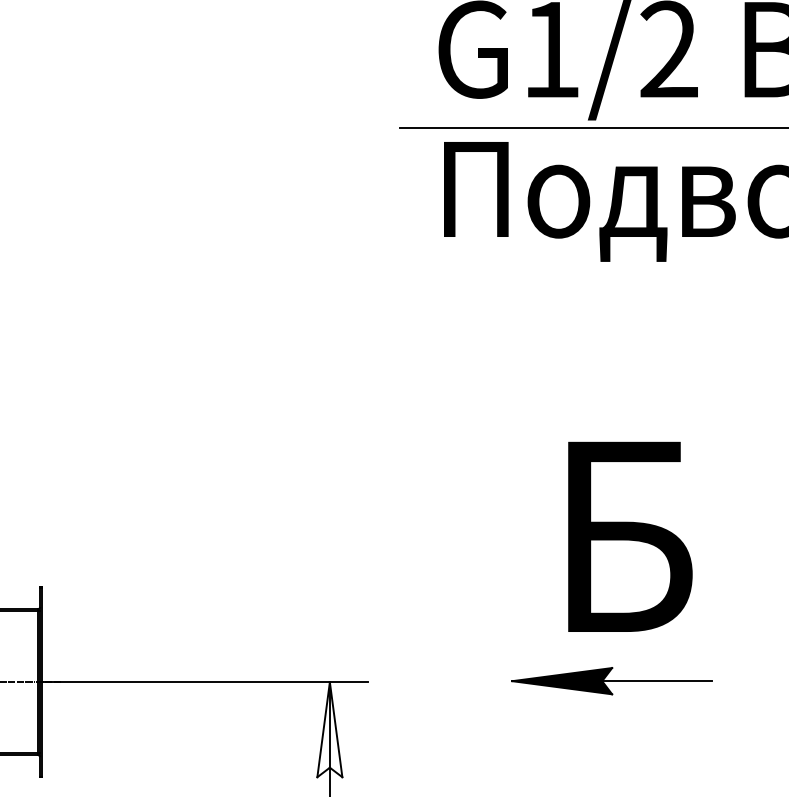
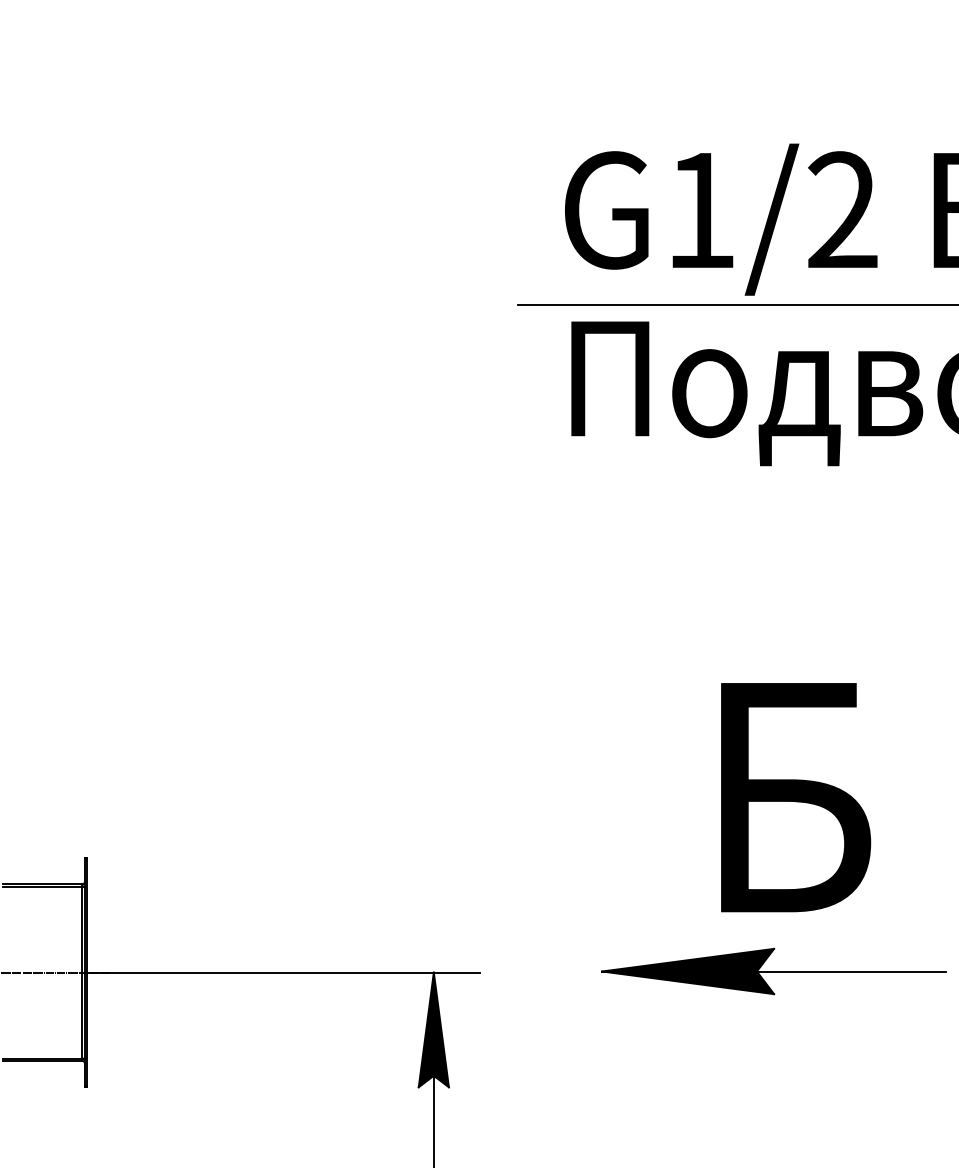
part: (611, 681) -> (773, 971), size x1.43
fill: (329, 729) -> (433, 1029), added

